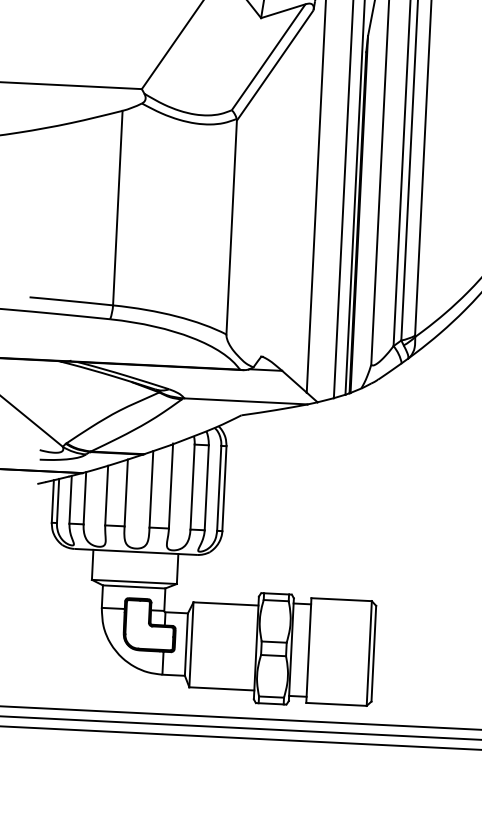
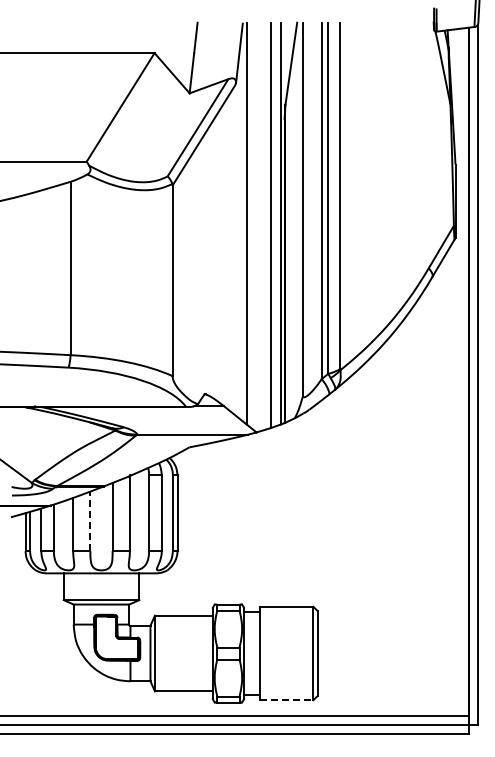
line: (126, 493) -> (90, 521), solid -> dashed
line: (336, 704) -> (286, 700), solid -> dashed

